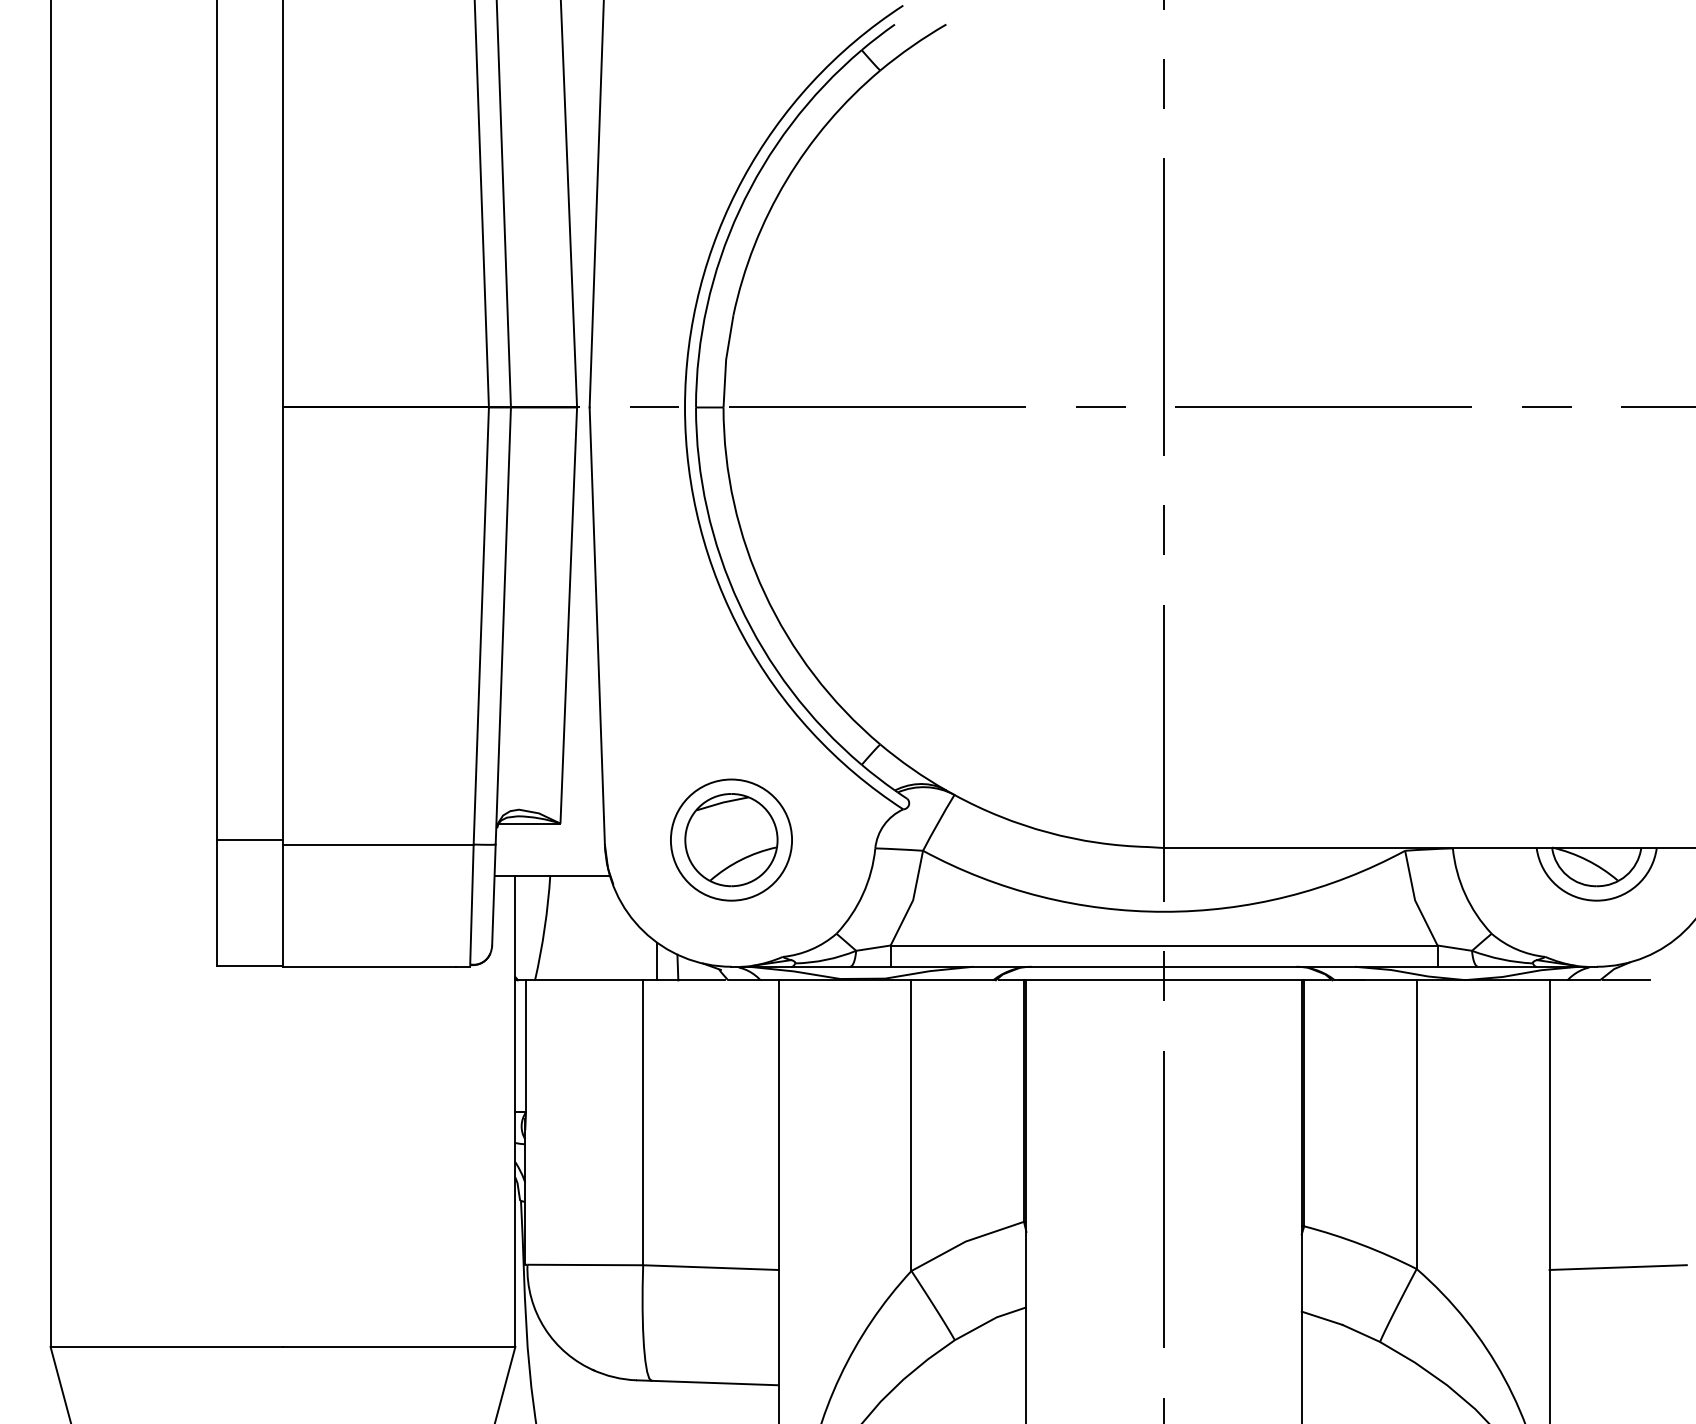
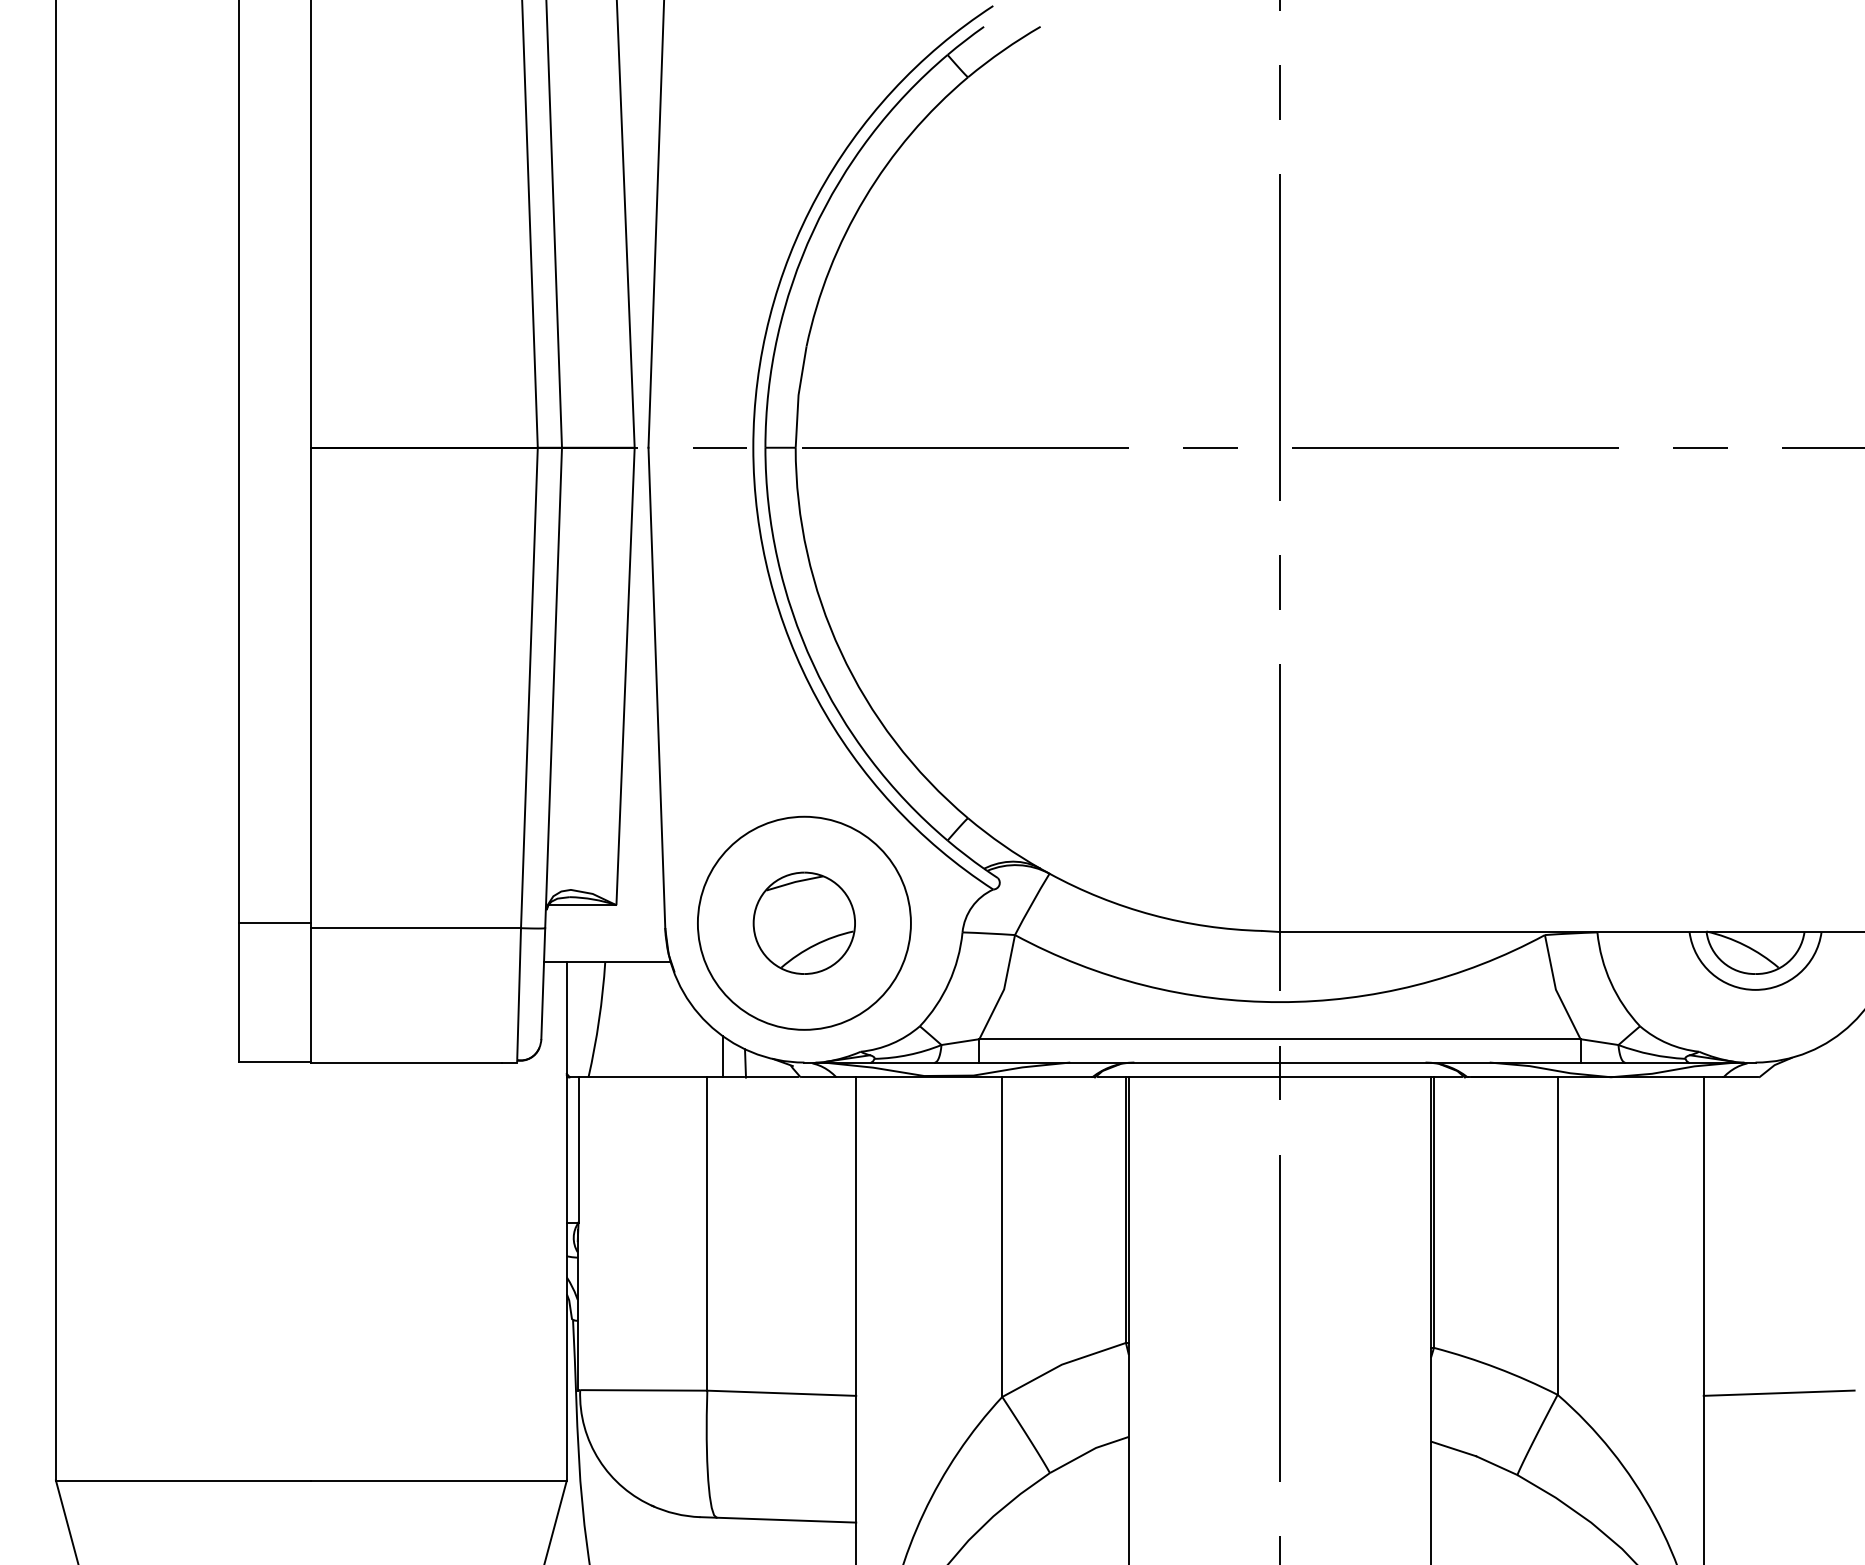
circle: (731, 839) -> (804, 922), size x1.6
line: (1625, 980) -> (1787, 1077), removed

